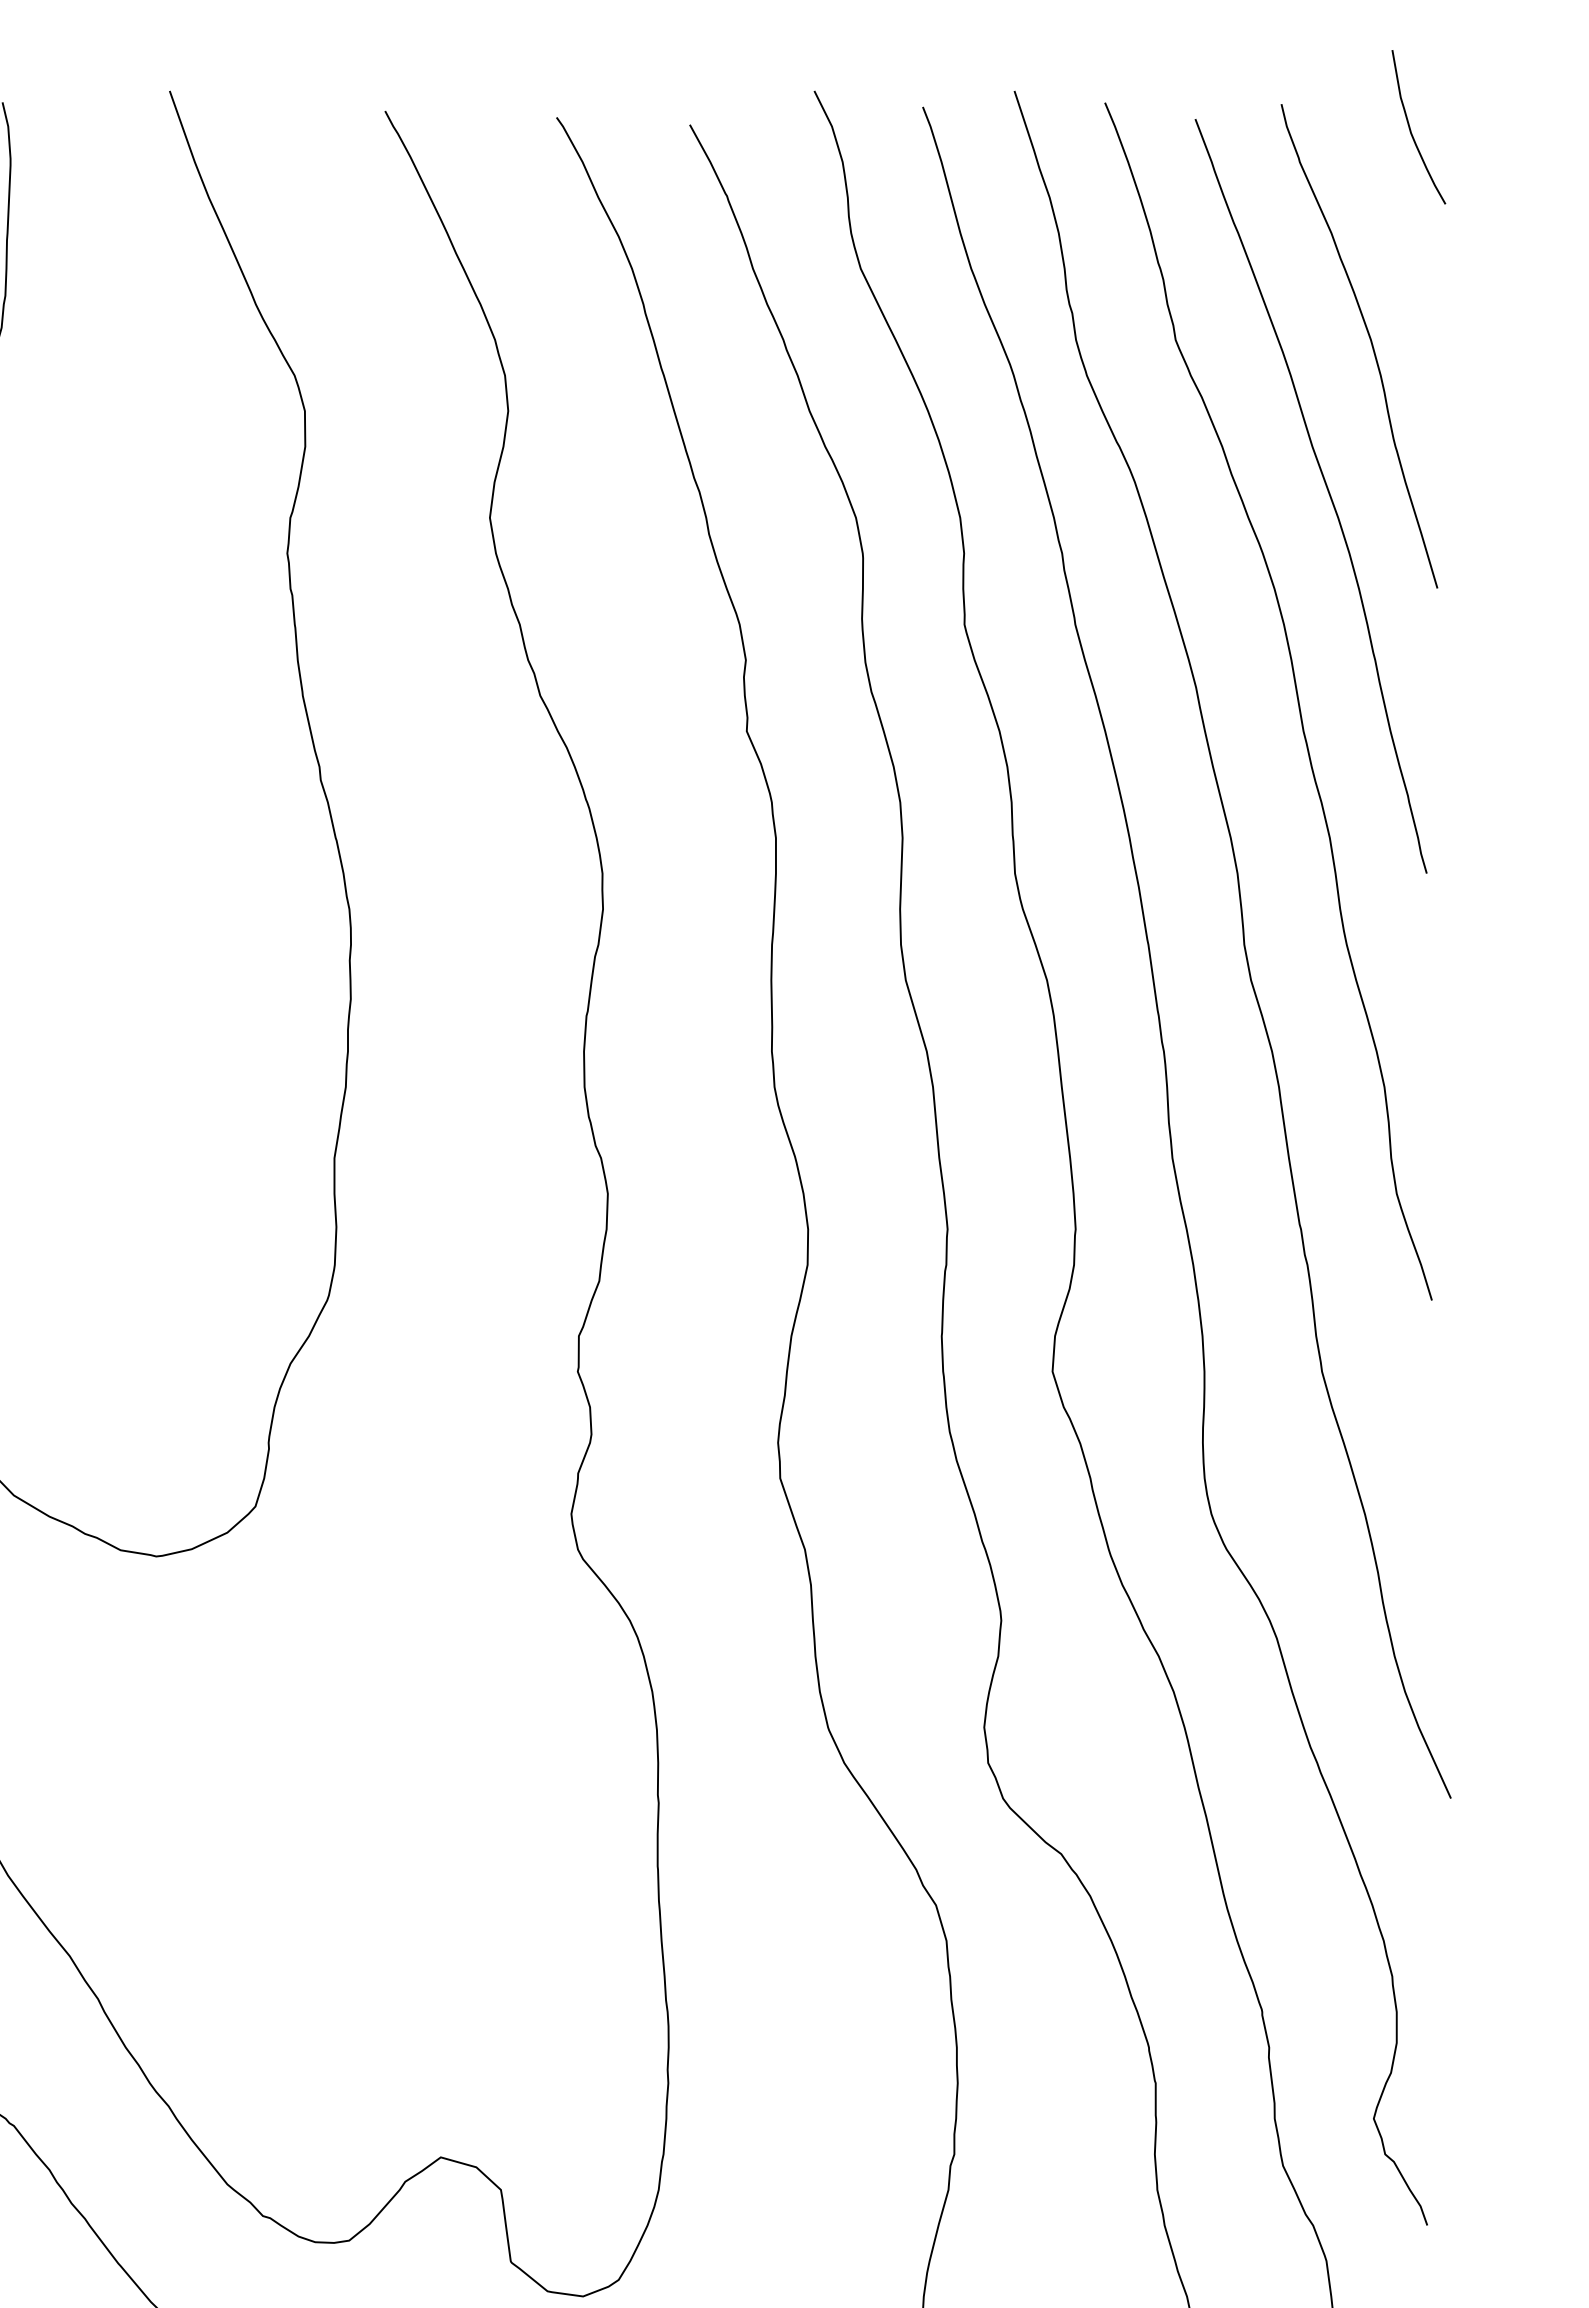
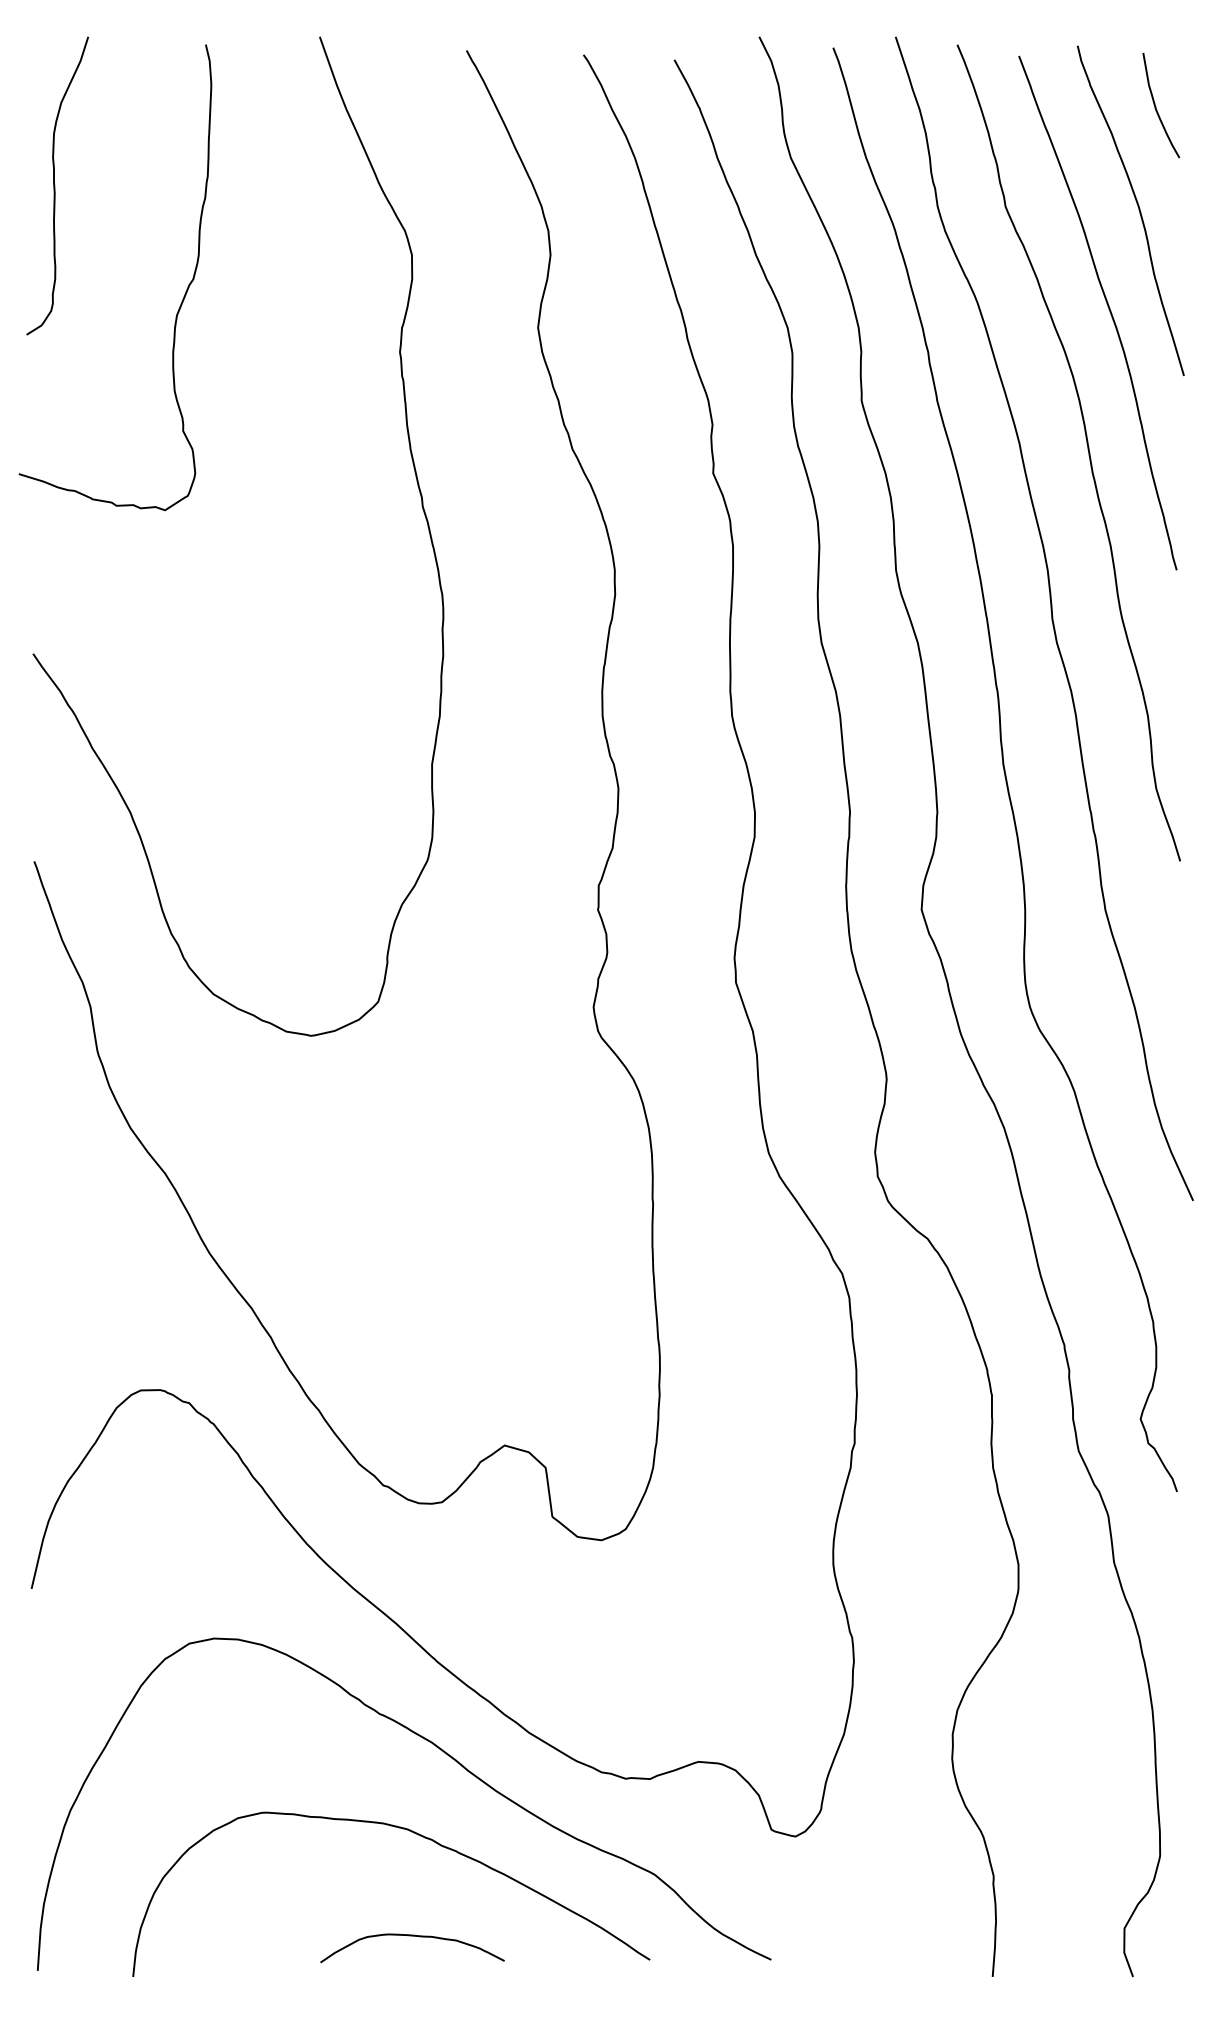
curve: (1411, 128) -> (1156, 106), moved

